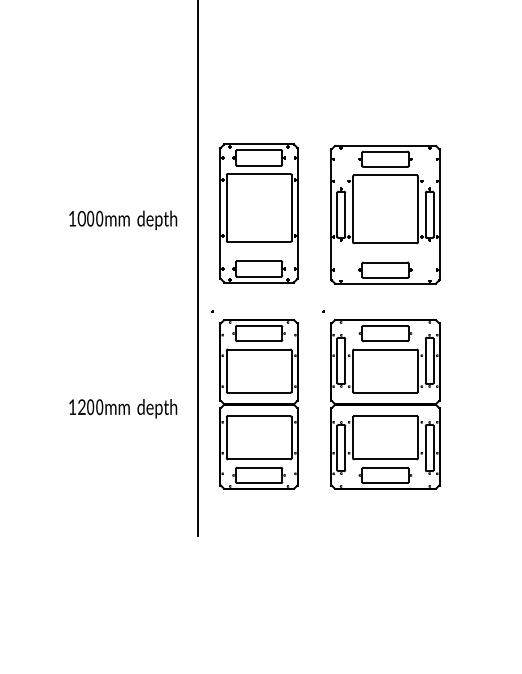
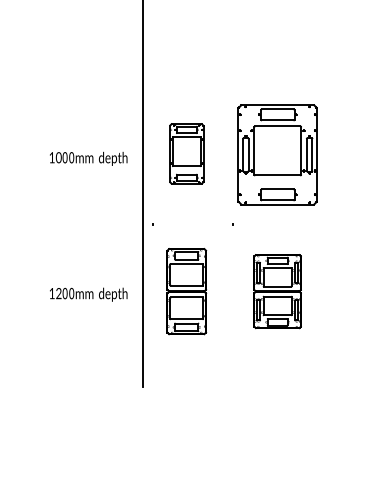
part: (258, 212) -> (186, 153), size x0.6
part: (258, 404) -> (186, 291), size x0.7
part: (385, 404) -> (277, 291), size x0.6

